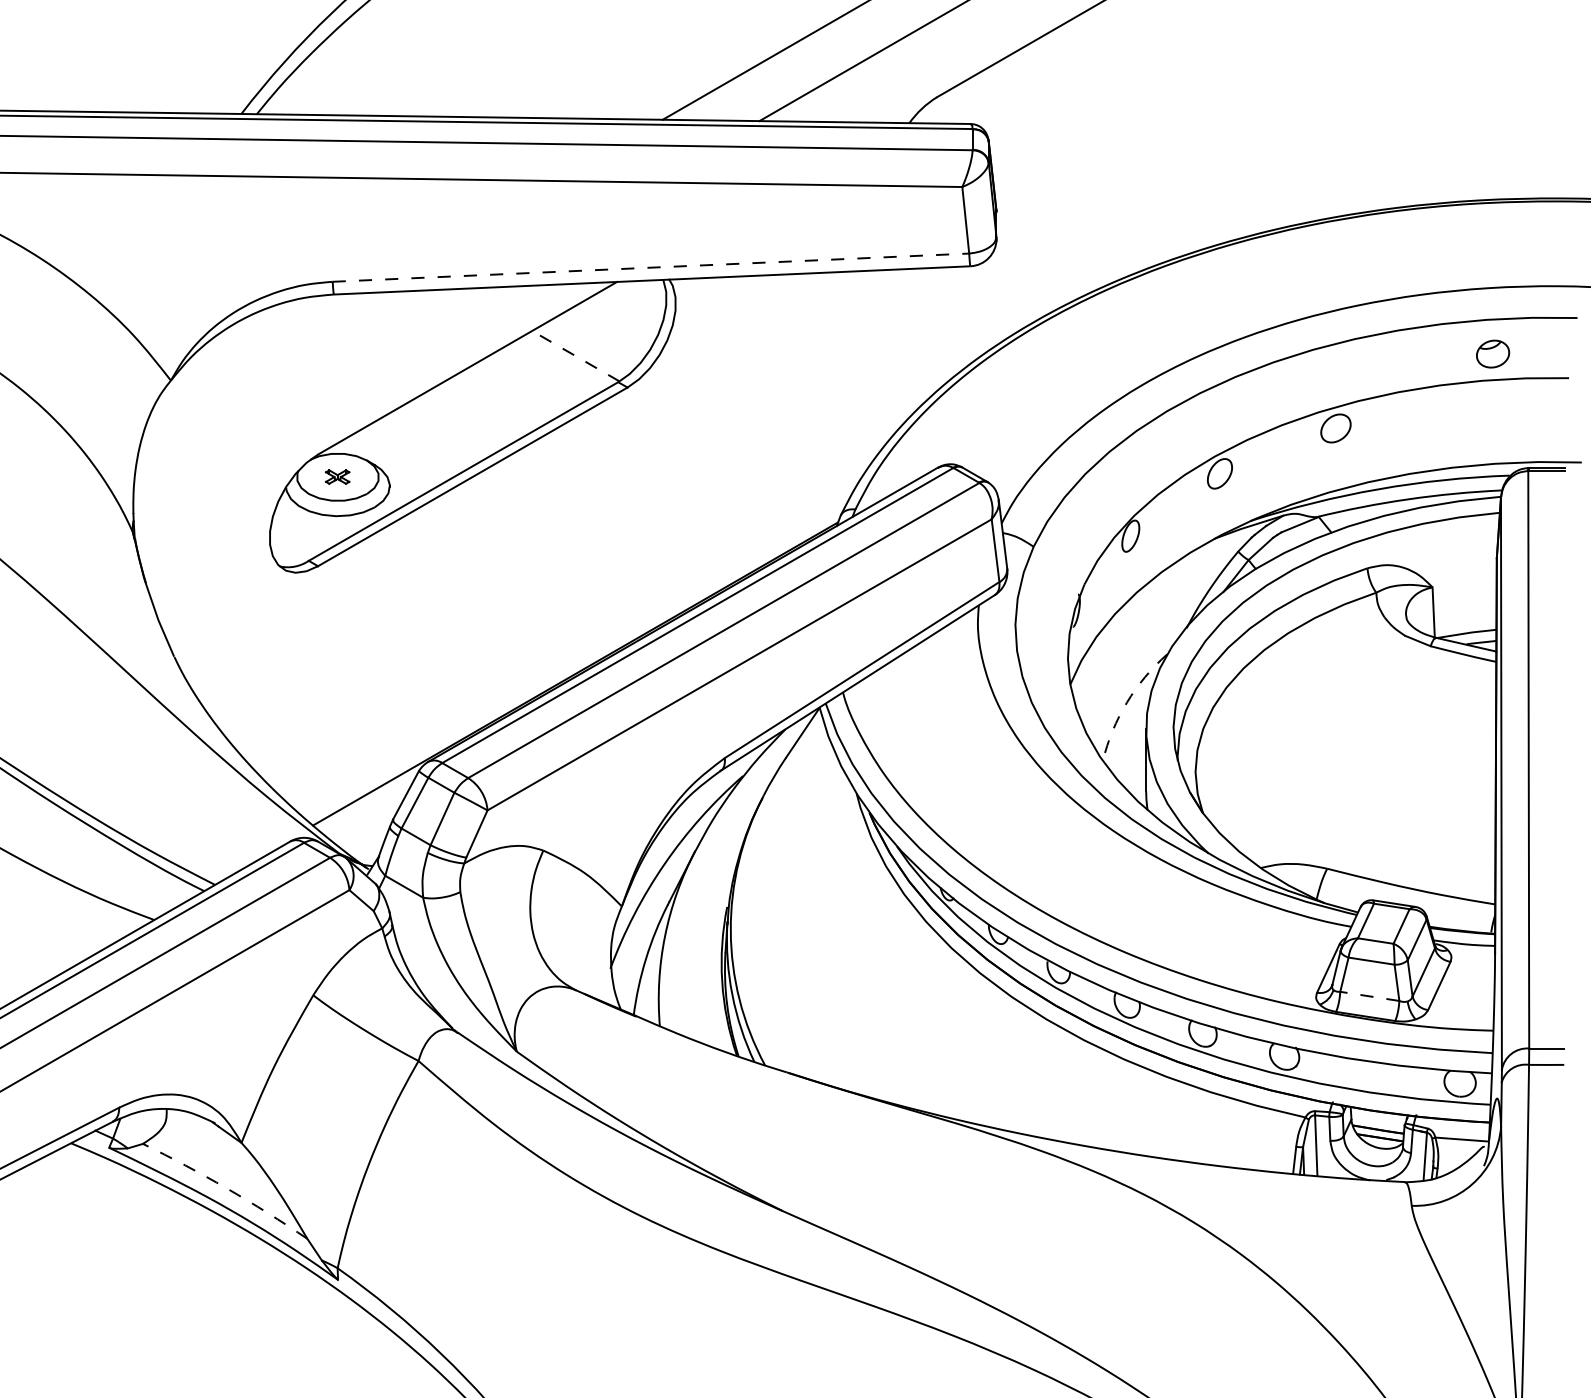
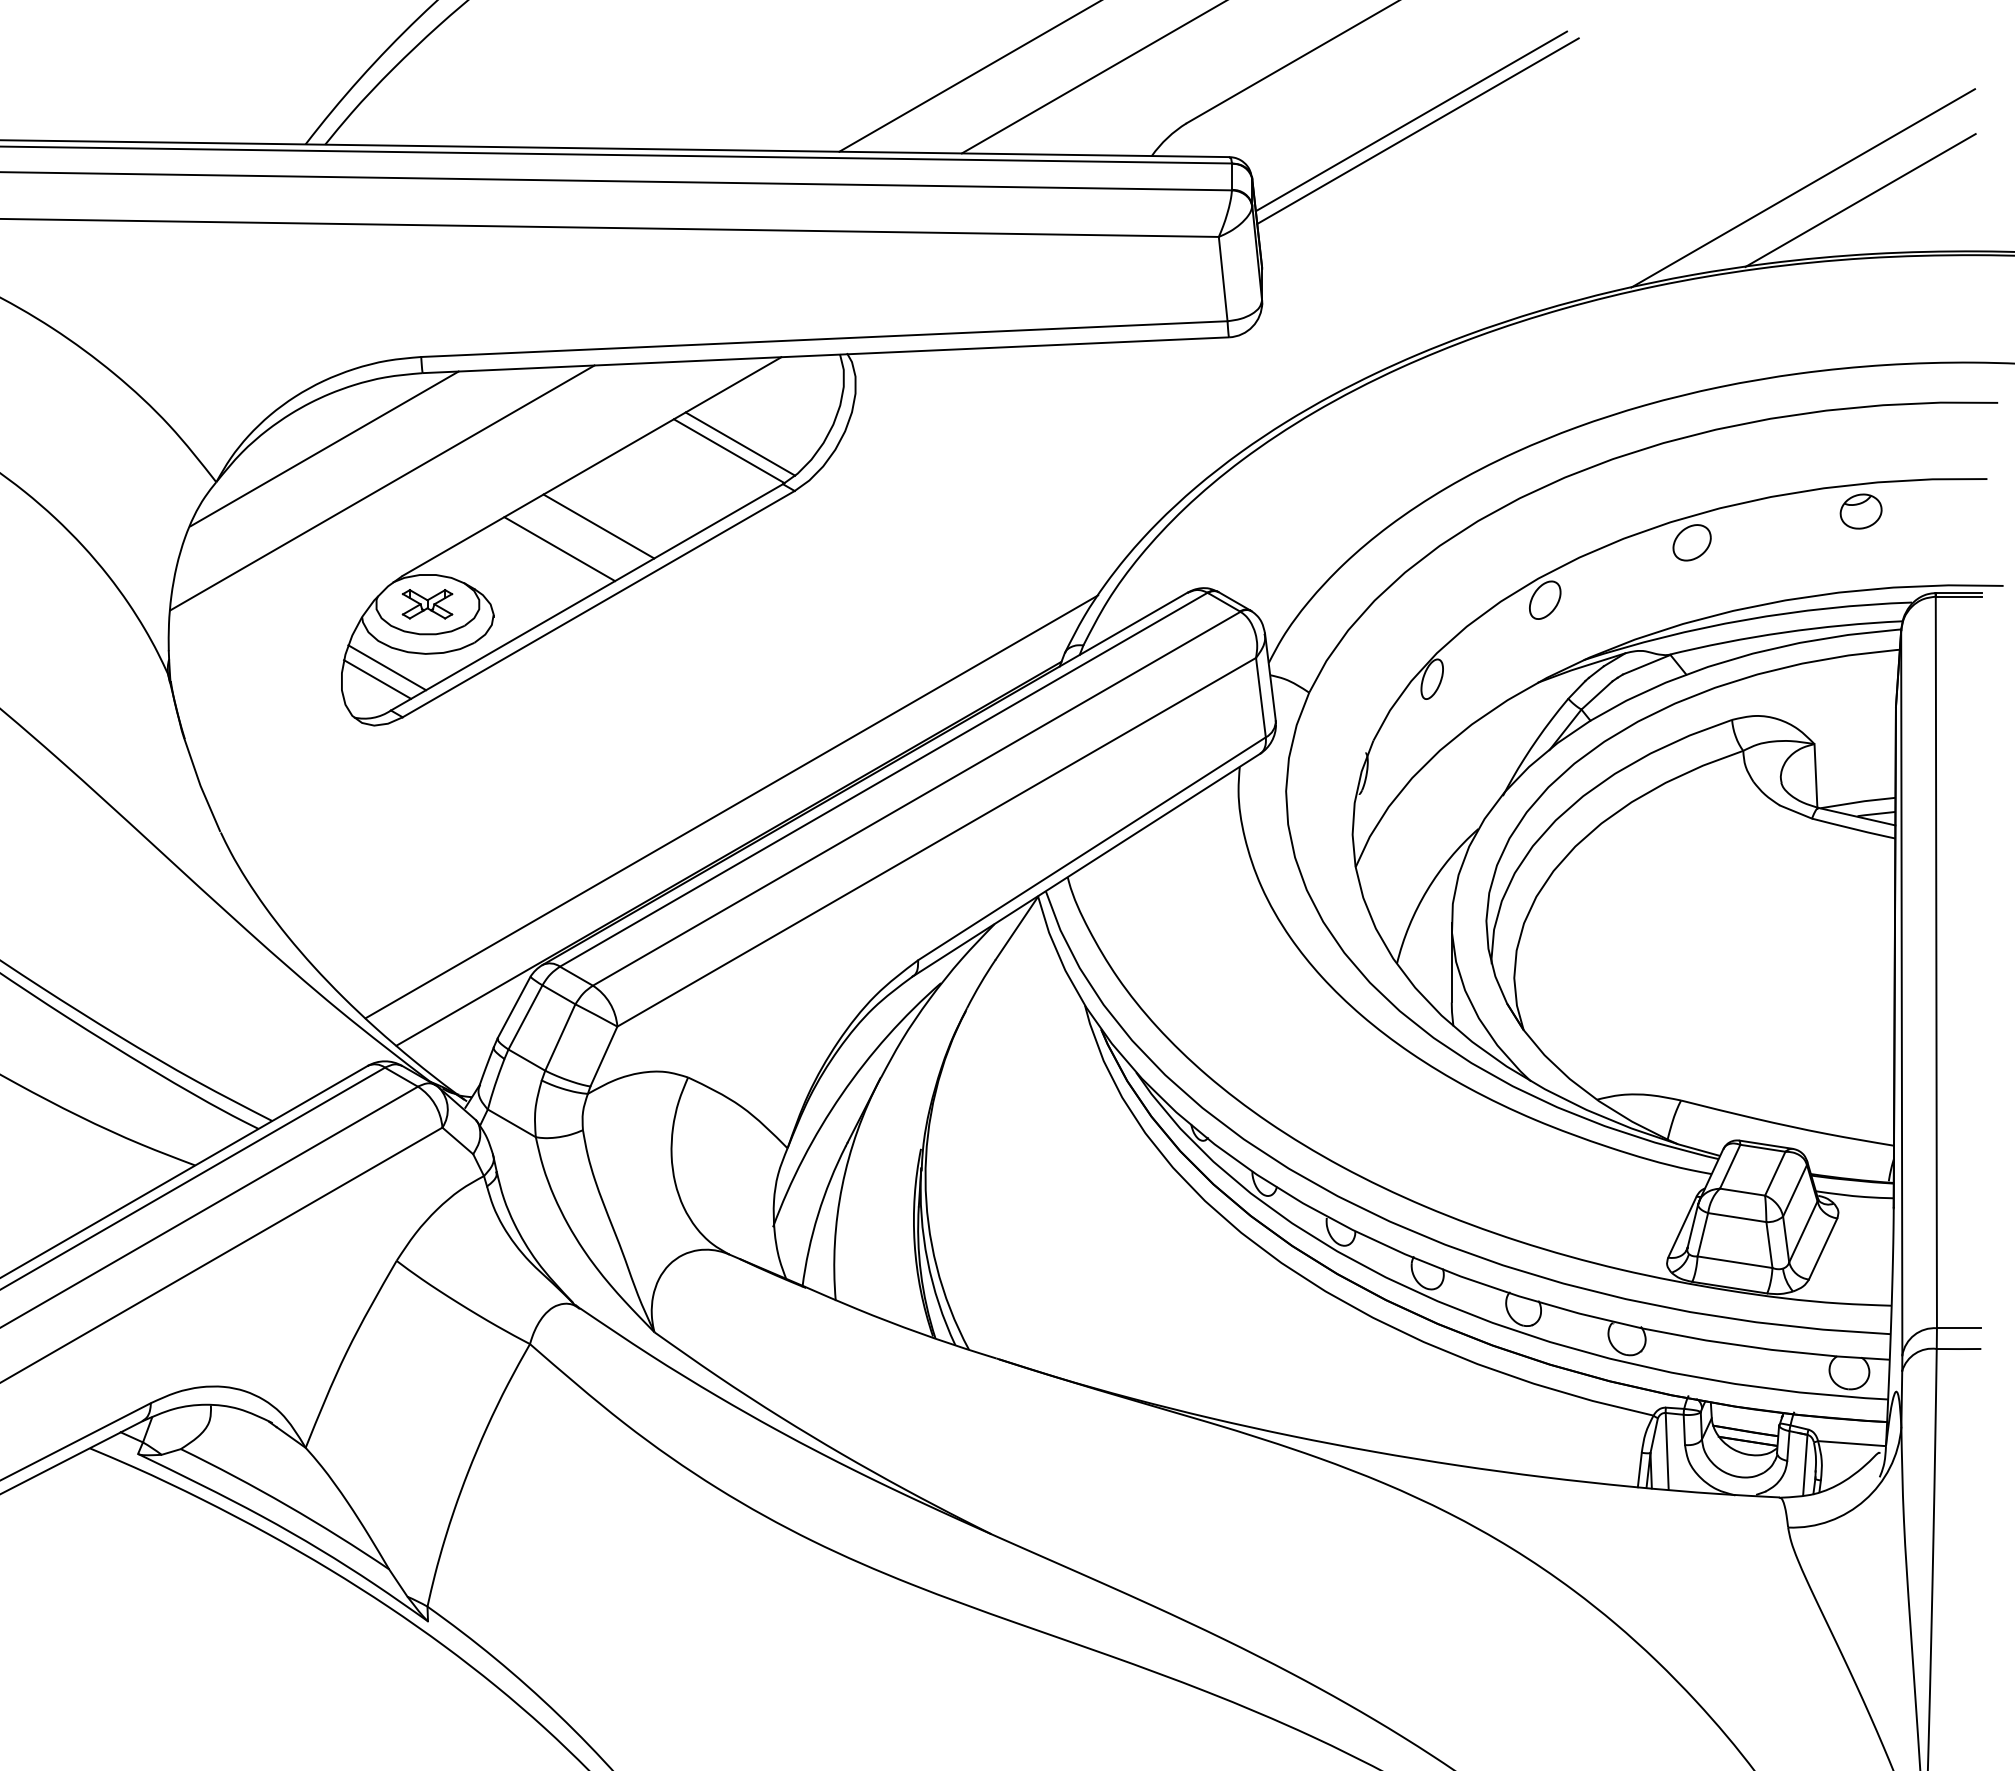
line: (1114, 95) -> (1411, 121), added
line: (1119, 103) -> (1417, 130), added
line: (1423, 148) -> (1803, 188), added
line: (1468, 158) -> (1860, 200), added
line: (651, 267) -> (824, 339), dashed -> solid
line: (584, 350) -> (740, 443), added
line: (256, 354) -> (324, 448), added
part: (1492, 354) -> (1860, 511), moved
line: (576, 356) -> (729, 451), dashed -> solid
line: (302, 384) -> (382, 487), added
line: (472, 415) -> (598, 526), added
line: (441, 433) -> (559, 549), added
part: (337, 477) -> (427, 604), size x1.67
line: (306, 526) -> (387, 667), added
line: (298, 536) -> (377, 679), added
line: (577, 636) -> (731, 806), added
arc: (1127, 702) -> (1427, 890), dashed -> solid
line: (1370, 996) -> (1735, 1262), dashed -> solid
arc: (227, 1188) -> (287, 1505), dashed -> solid

